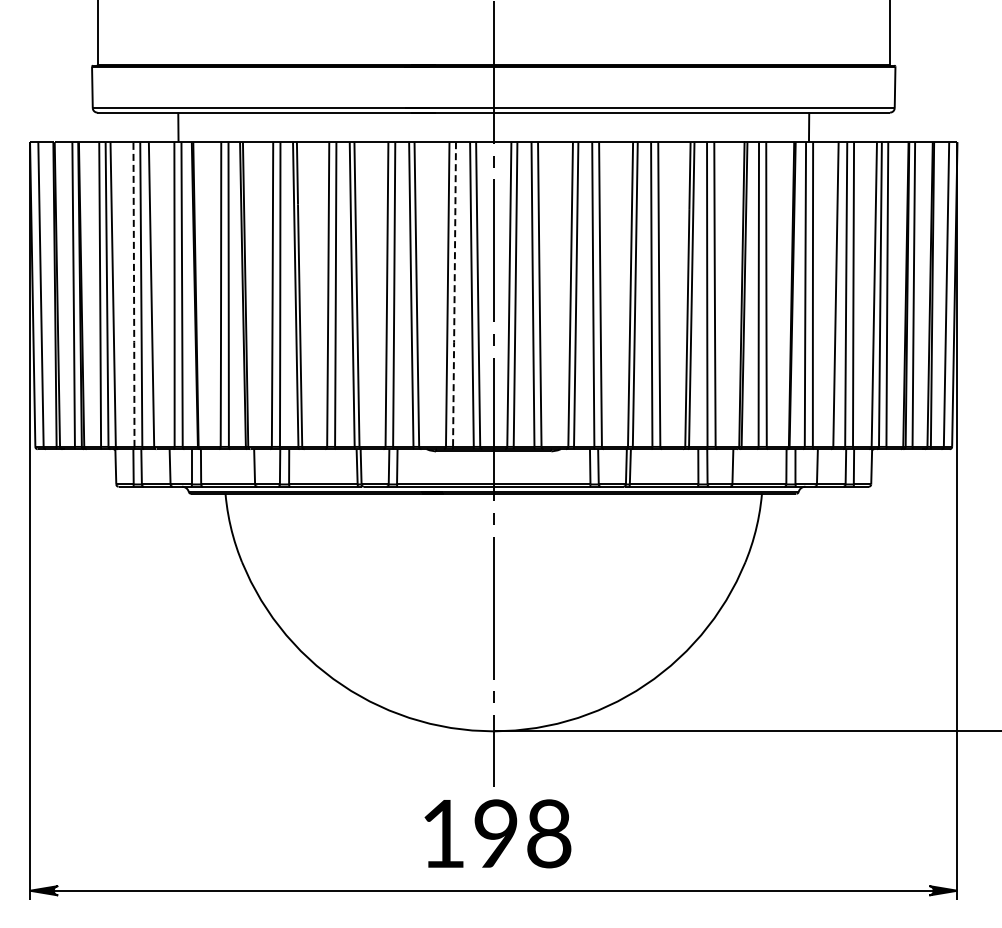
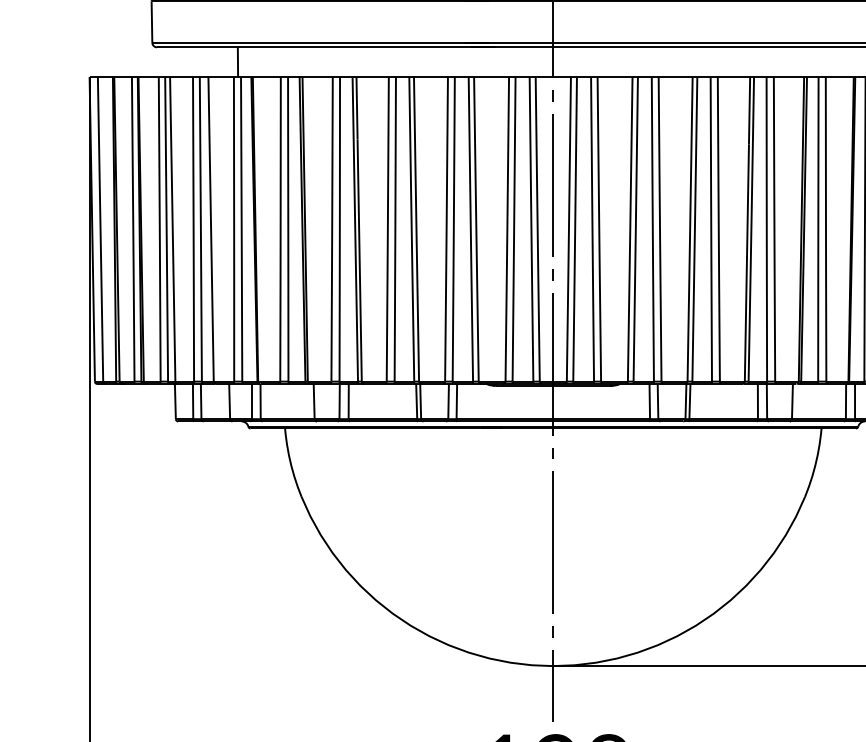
line: (134, 295) -> (194, 230), dashed -> solid
line: (454, 295) -> (514, 230), dashed -> solid

